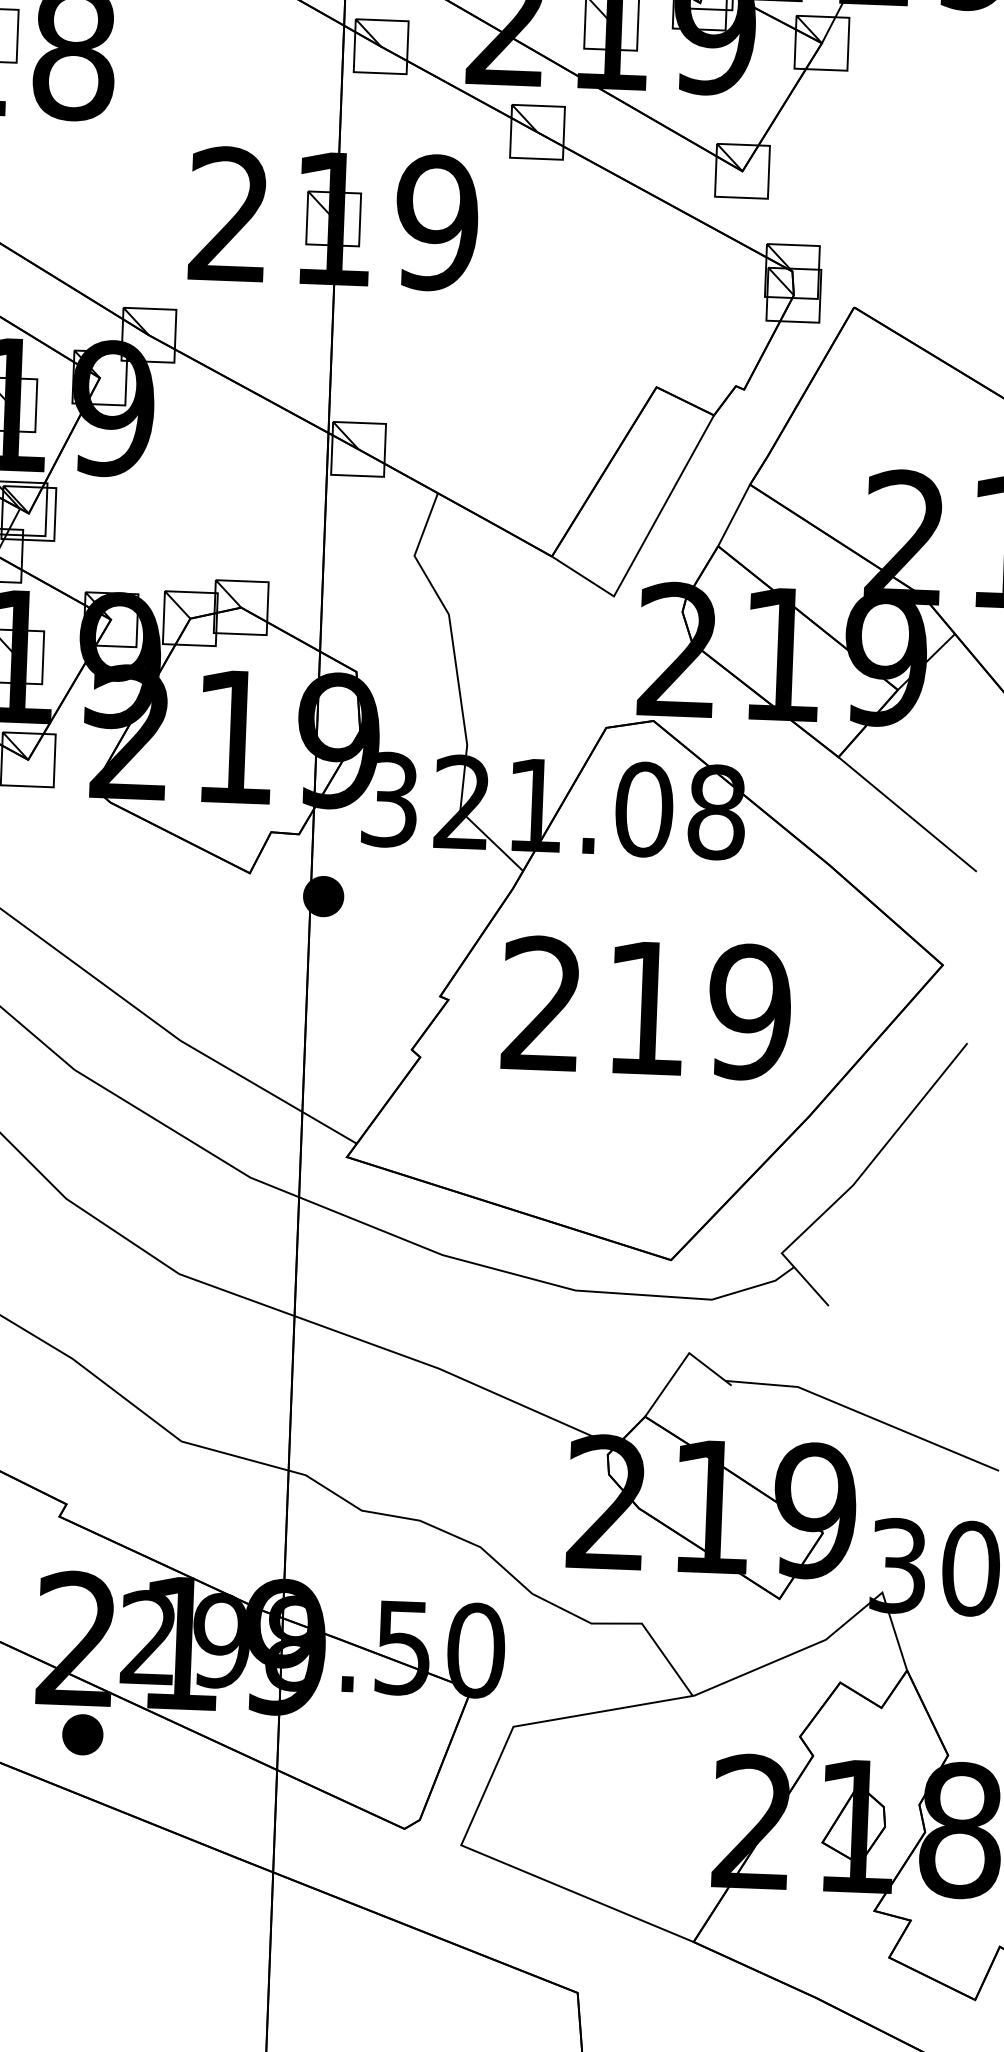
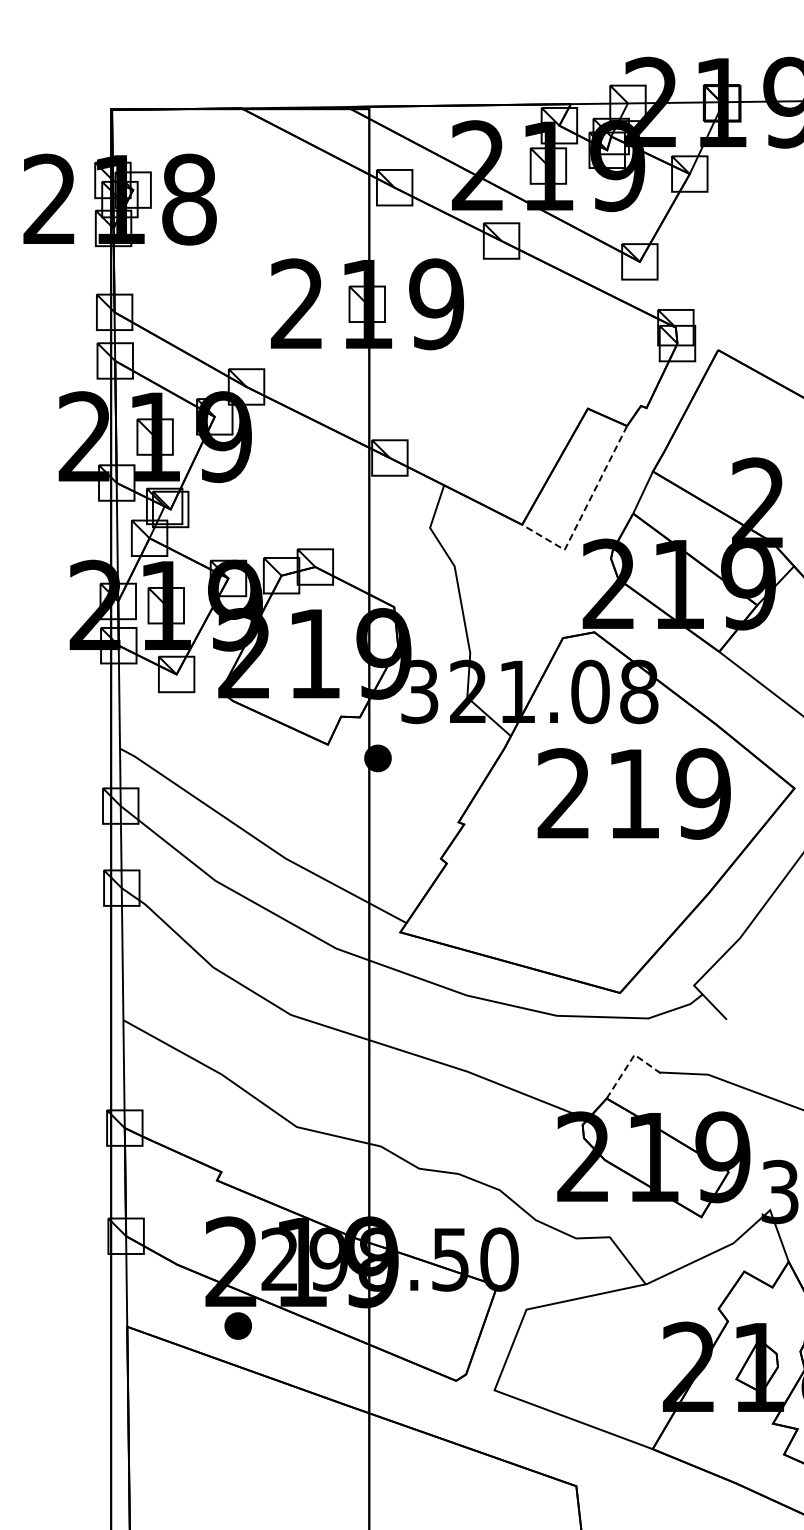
line: (645, 538) -> (584, 510), solid -> dashed
text: (645, 1007) -> (633, 793), moved
line: (682, 1361) -> (630, 1060), solid -> dashed

